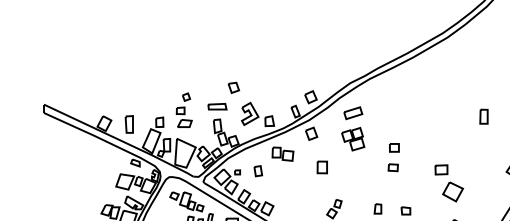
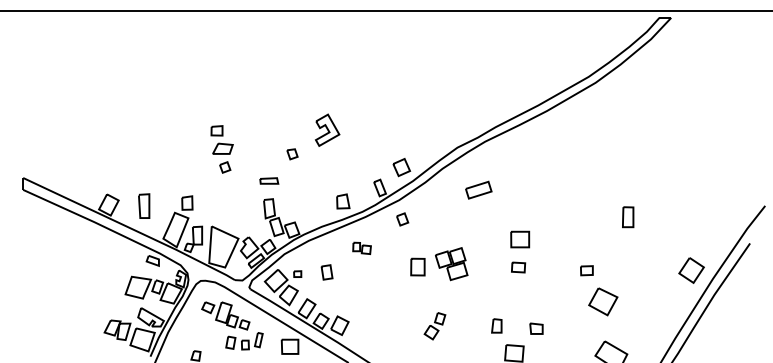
part: (233, 88) -> (292, 154), size x0.7
part: (217, 106) -> (269, 180), size x0.7
part: (353, 112) -> (478, 189), moved
part: (250, 113) -> (327, 129), moved
part: (183, 116) -> (221, 139), moved
part: (484, 116) -> (628, 217), moved
part: (311, 133) -> (402, 219), size x0.7
part: (353, 139) -> (451, 264), moved
part: (393, 147) -> (519, 238), size x1.4
part: (282, 154) -> (361, 248), size x0.6
part: (441, 169) -> (586, 270), size x0.7

